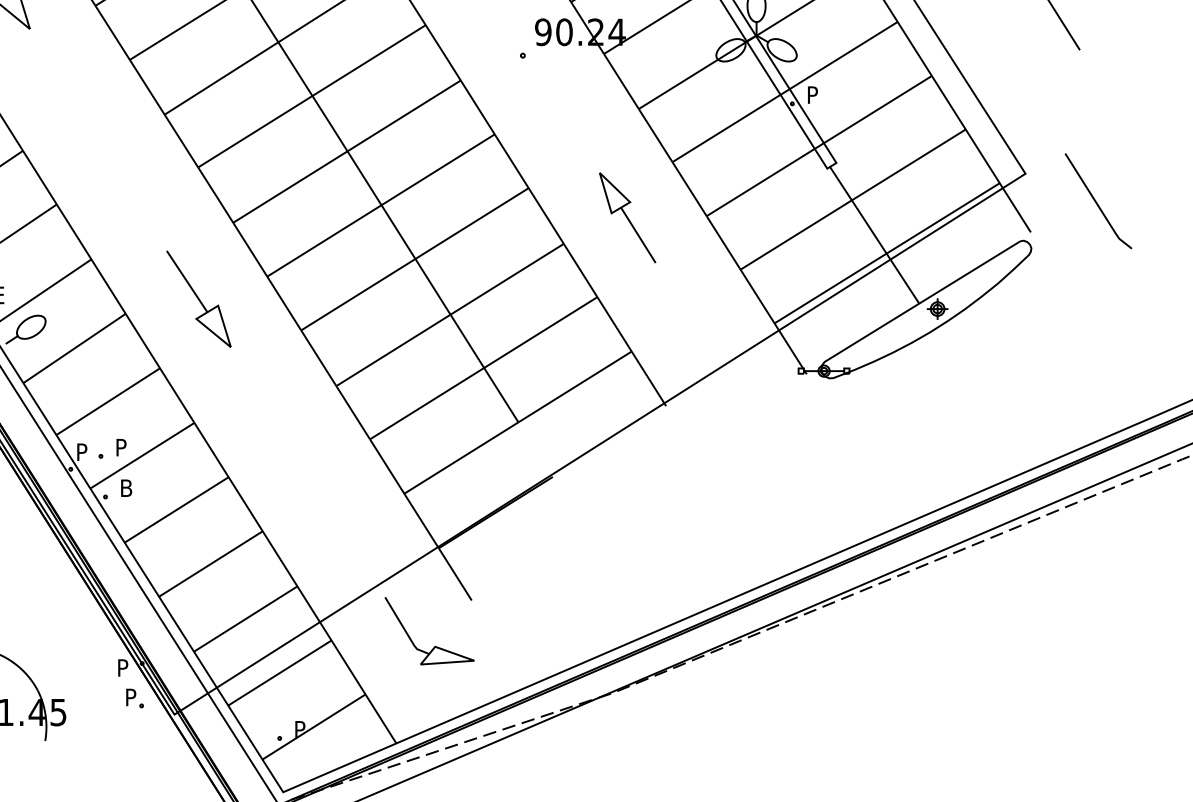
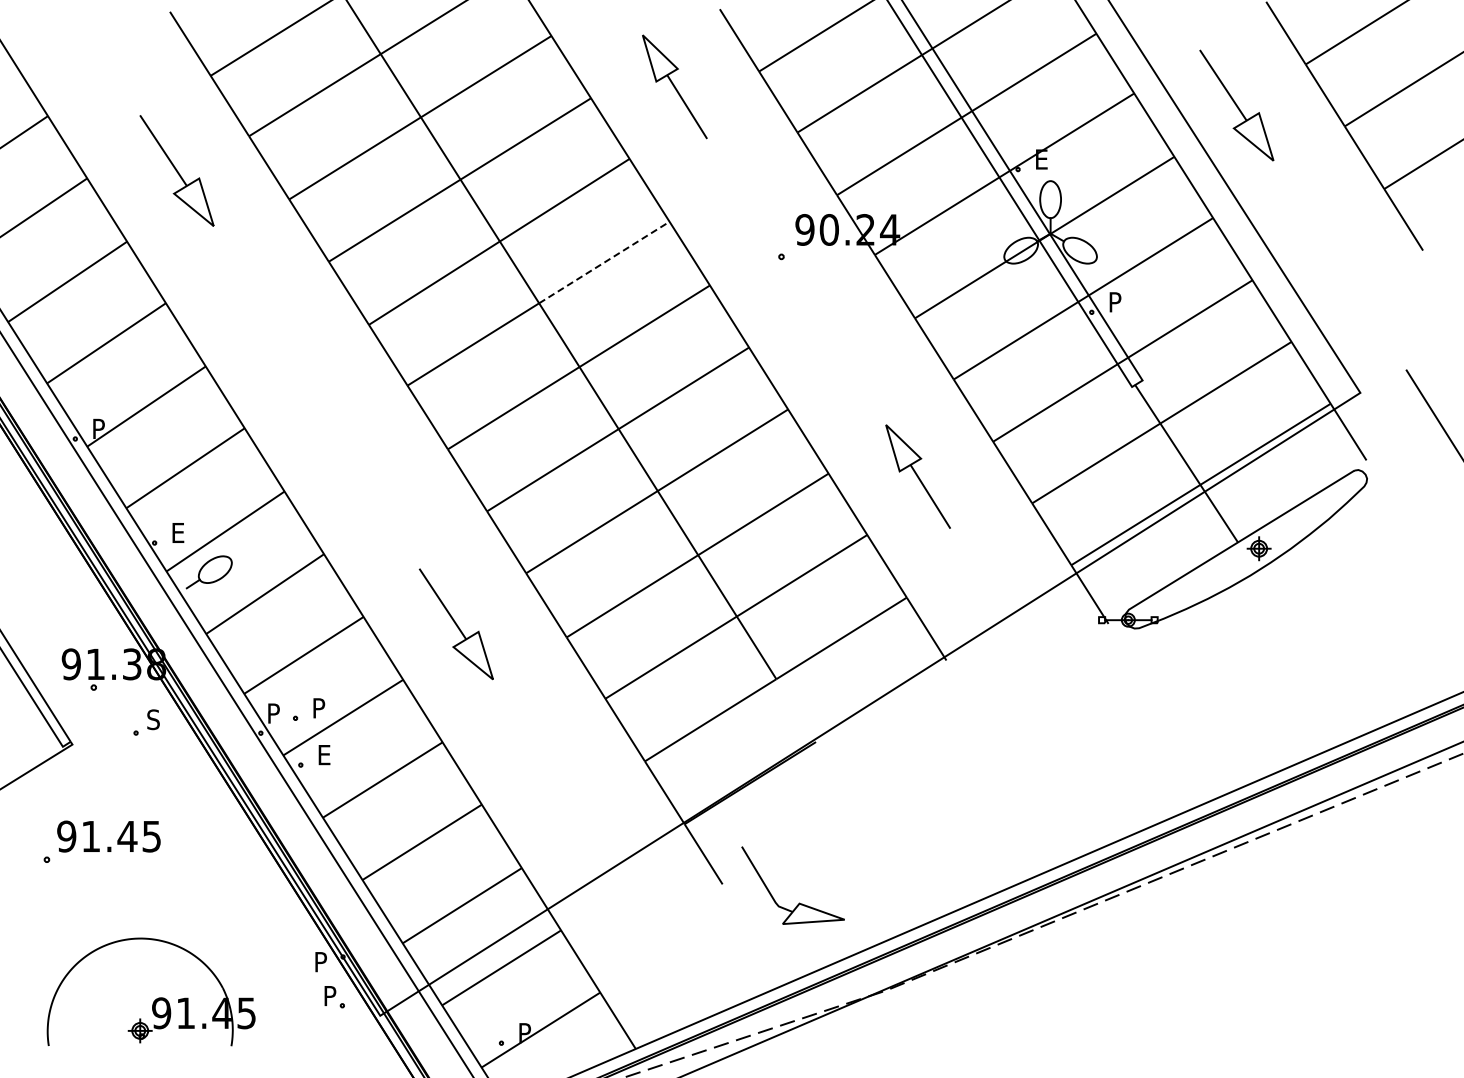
line: (369, 60) -> (604, 262), solid -> dashed
part: (627, 217) -> (917, 476), moved
part: (198, 299) -> (455, 624), moved
text: (129, 488) -> (328, 755), B -> E
part: (435, 645) -> (799, 902), moved

